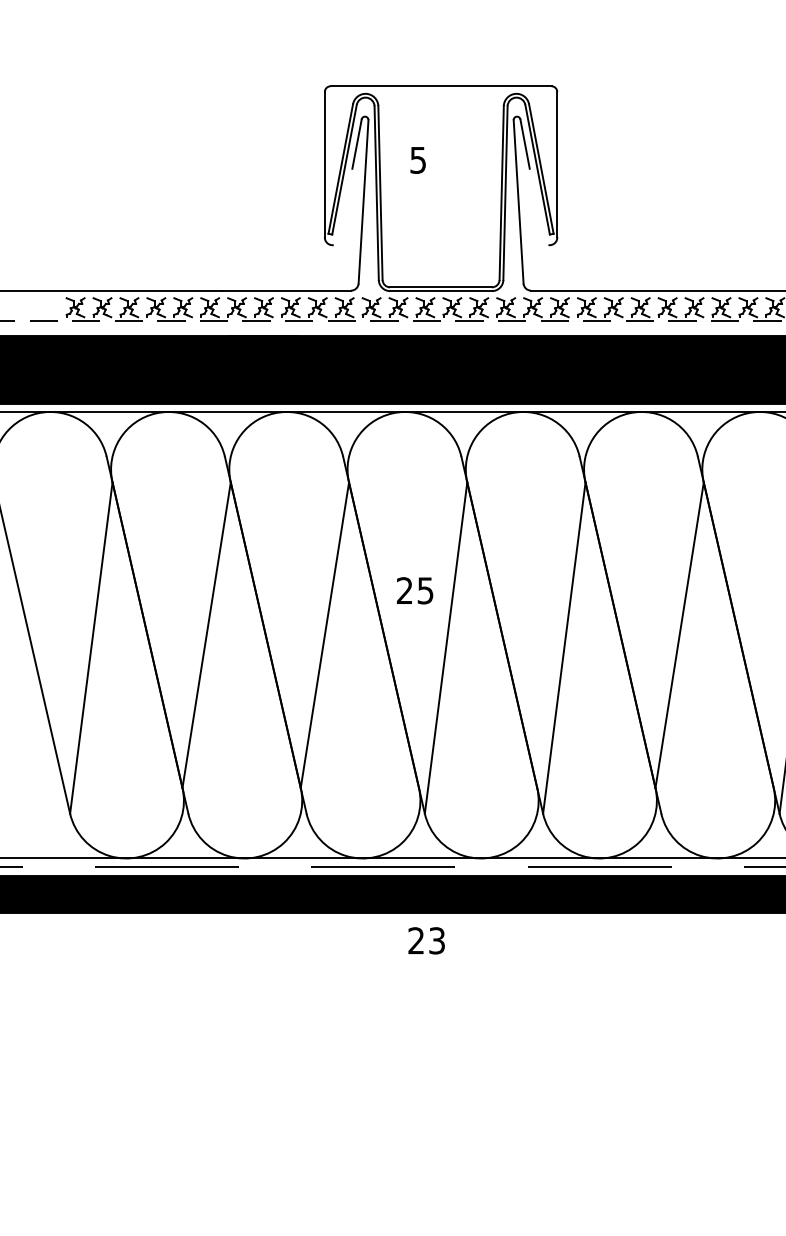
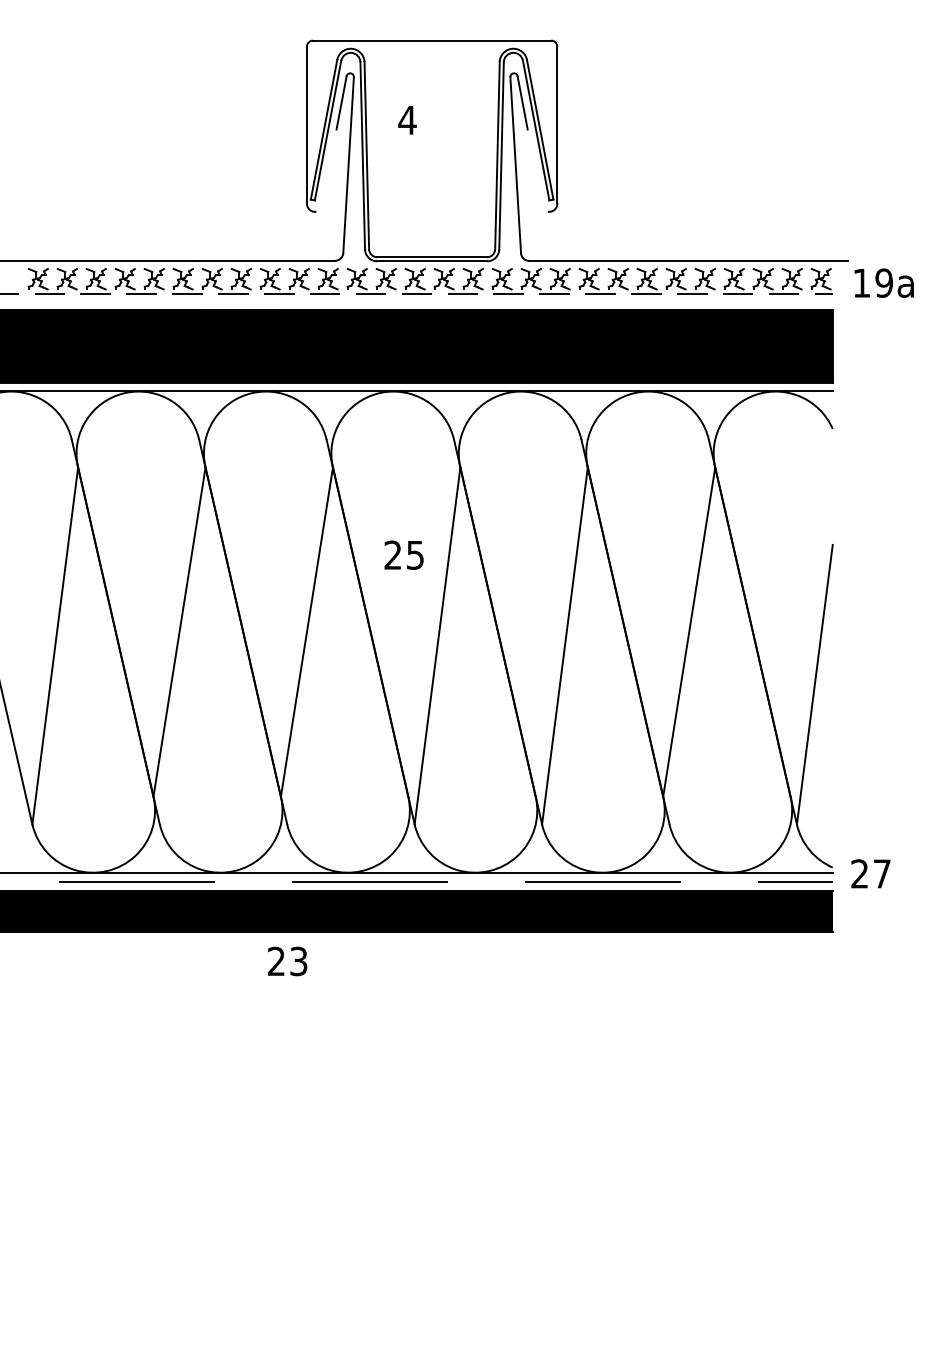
text: (418, 160) -> (407, 120), 5 -> 4
text: (414, 590) -> (403, 554), moved
text: (426, 940) -> (287, 961), moved

